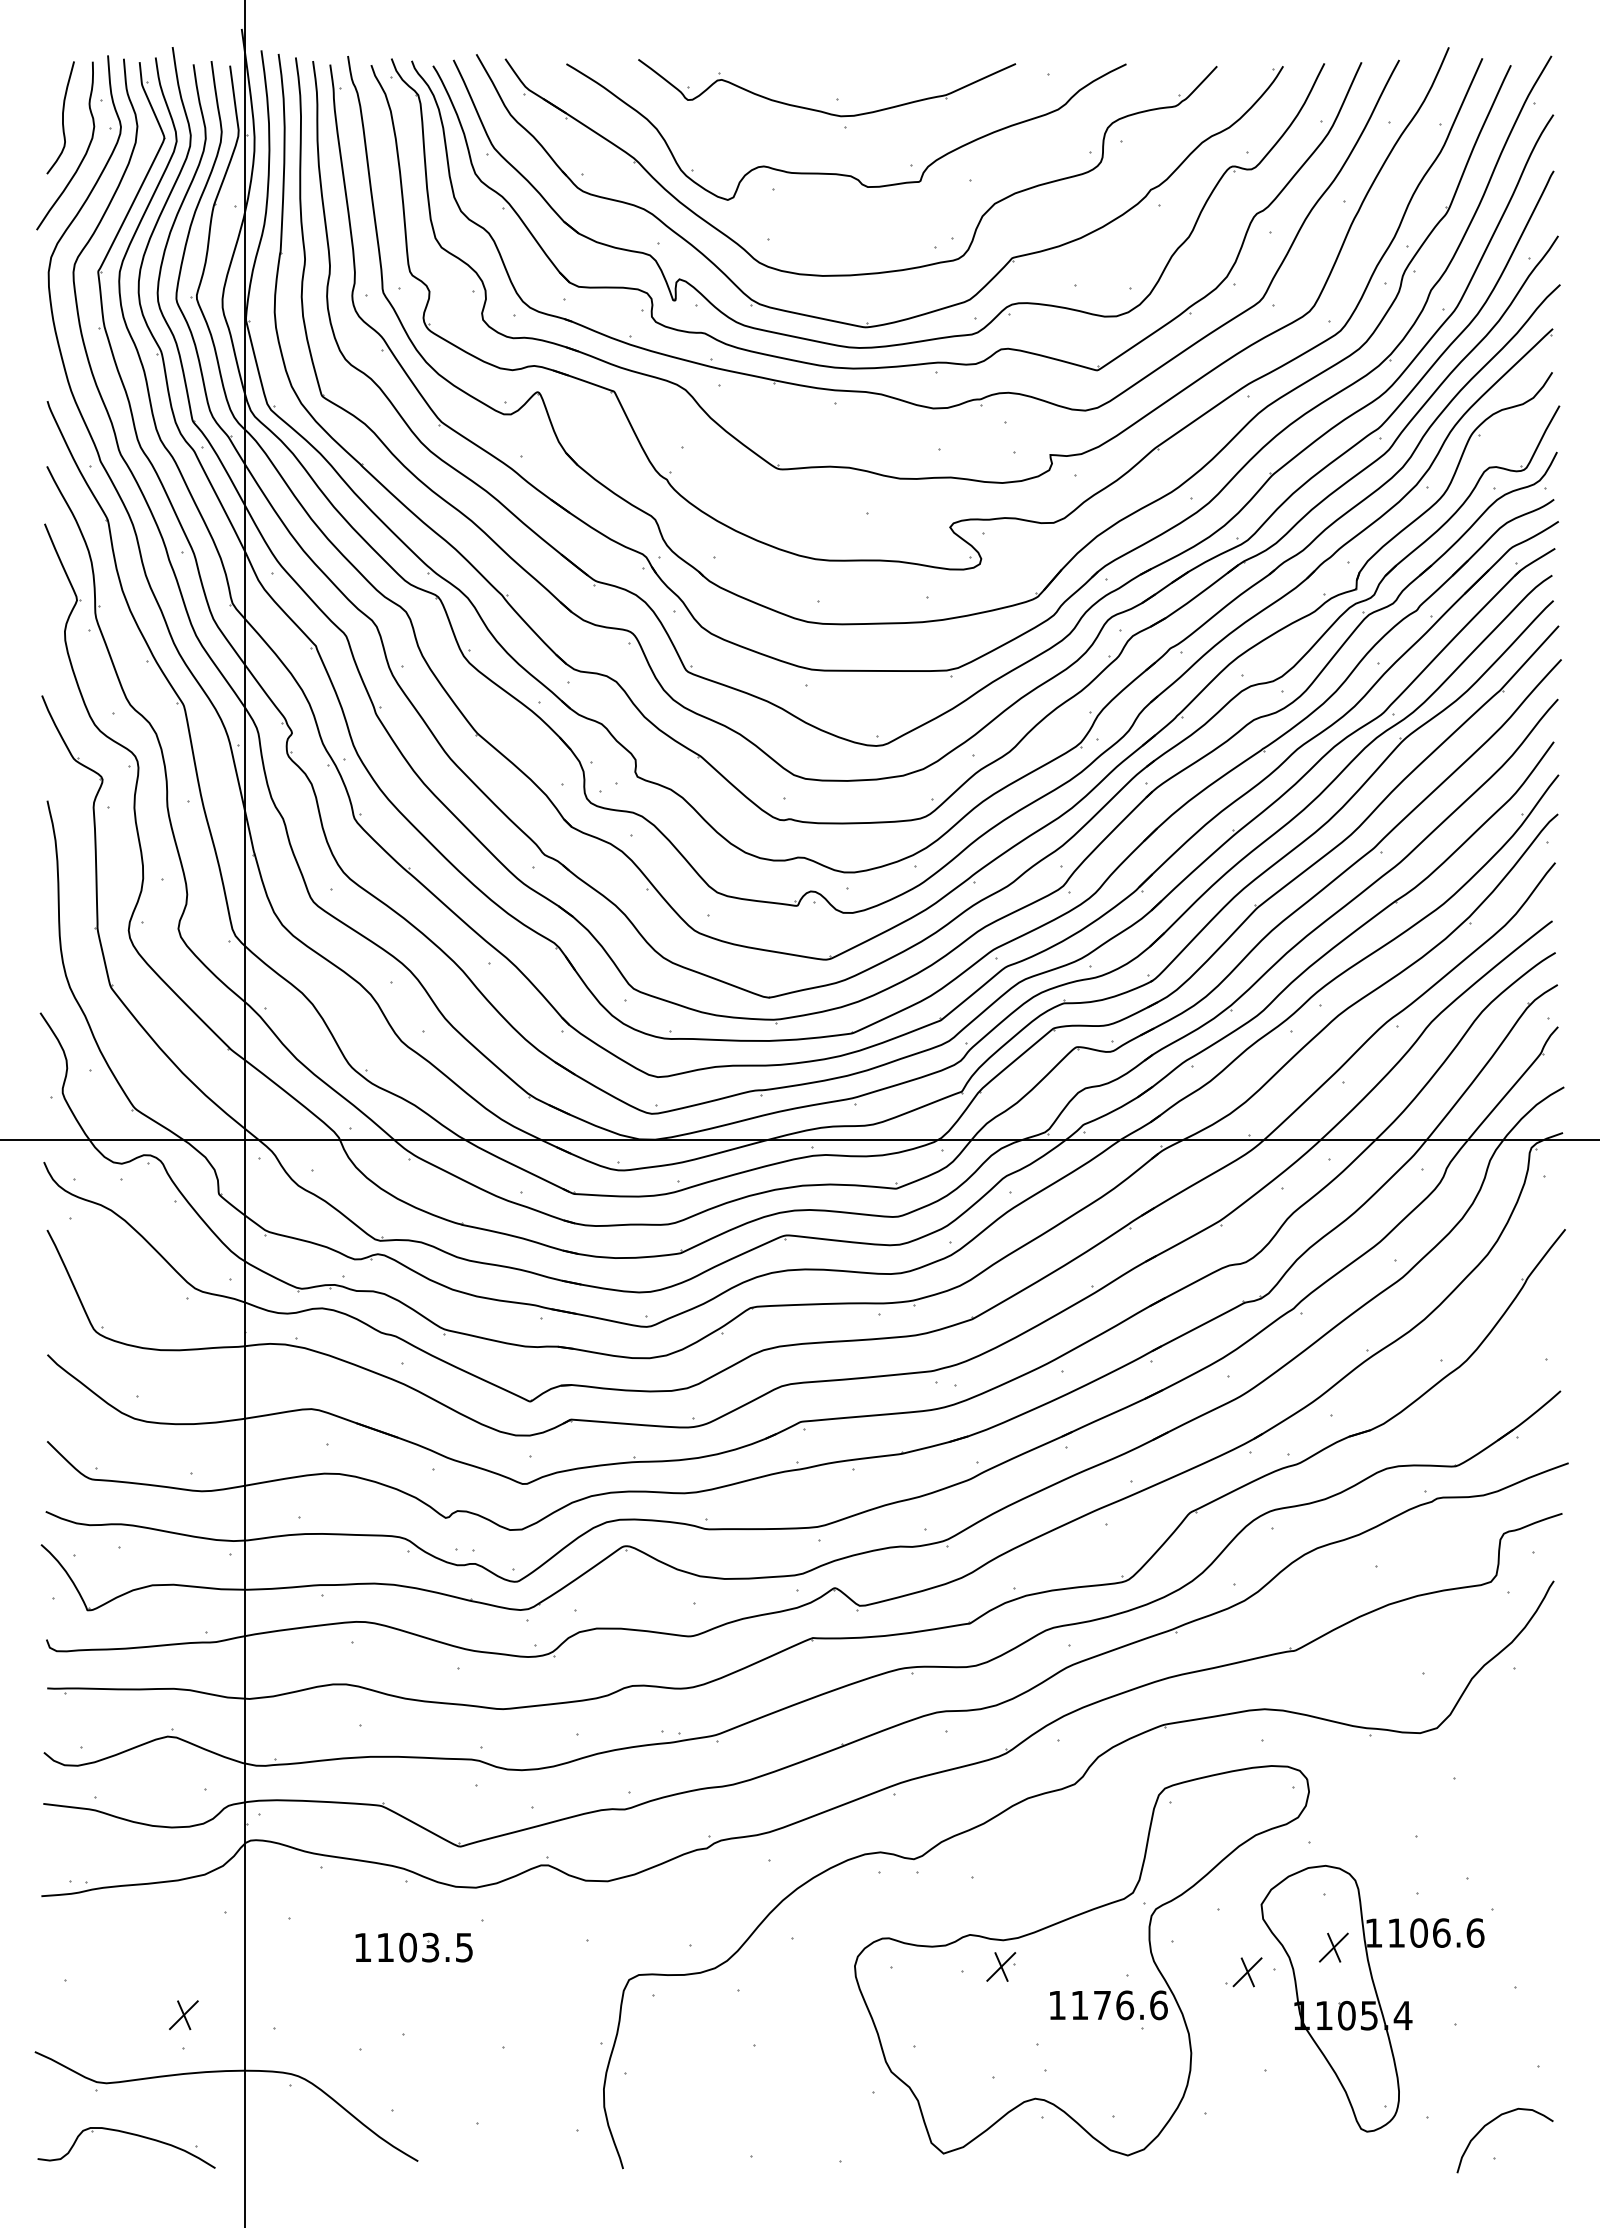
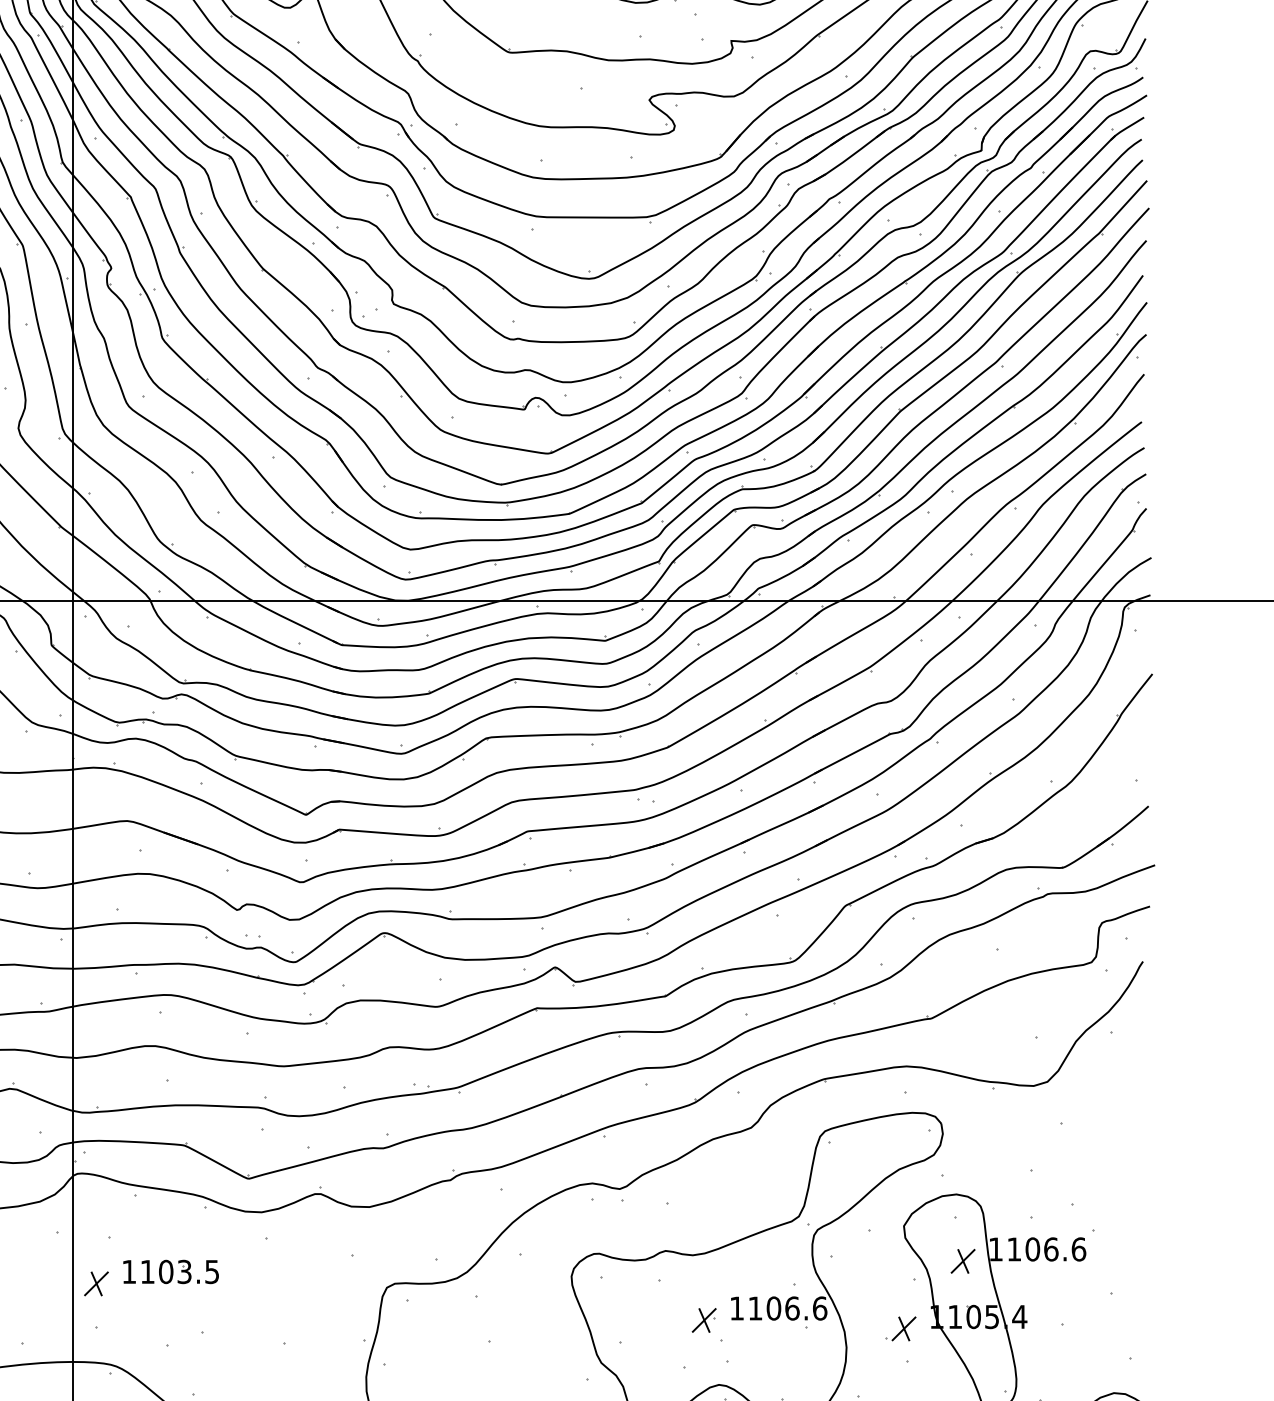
part: (413, 1947) -> (170, 1271), moved
part: (1001, 1966) -> (704, 1320), moved
part: (1243, 1972) -> (900, 1329), moved
text: (1102, 2005) -> (773, 1308), 1176.6 -> 1106.6
part: (183, 2015) -> (96, 1284), moved

